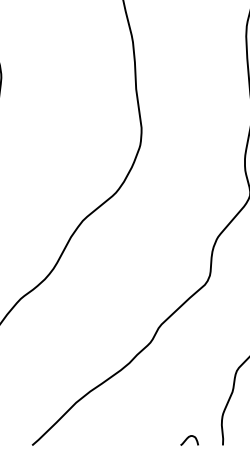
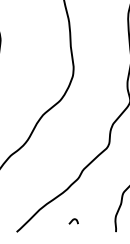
curve: (189, 438) -> (73, 220), moved

